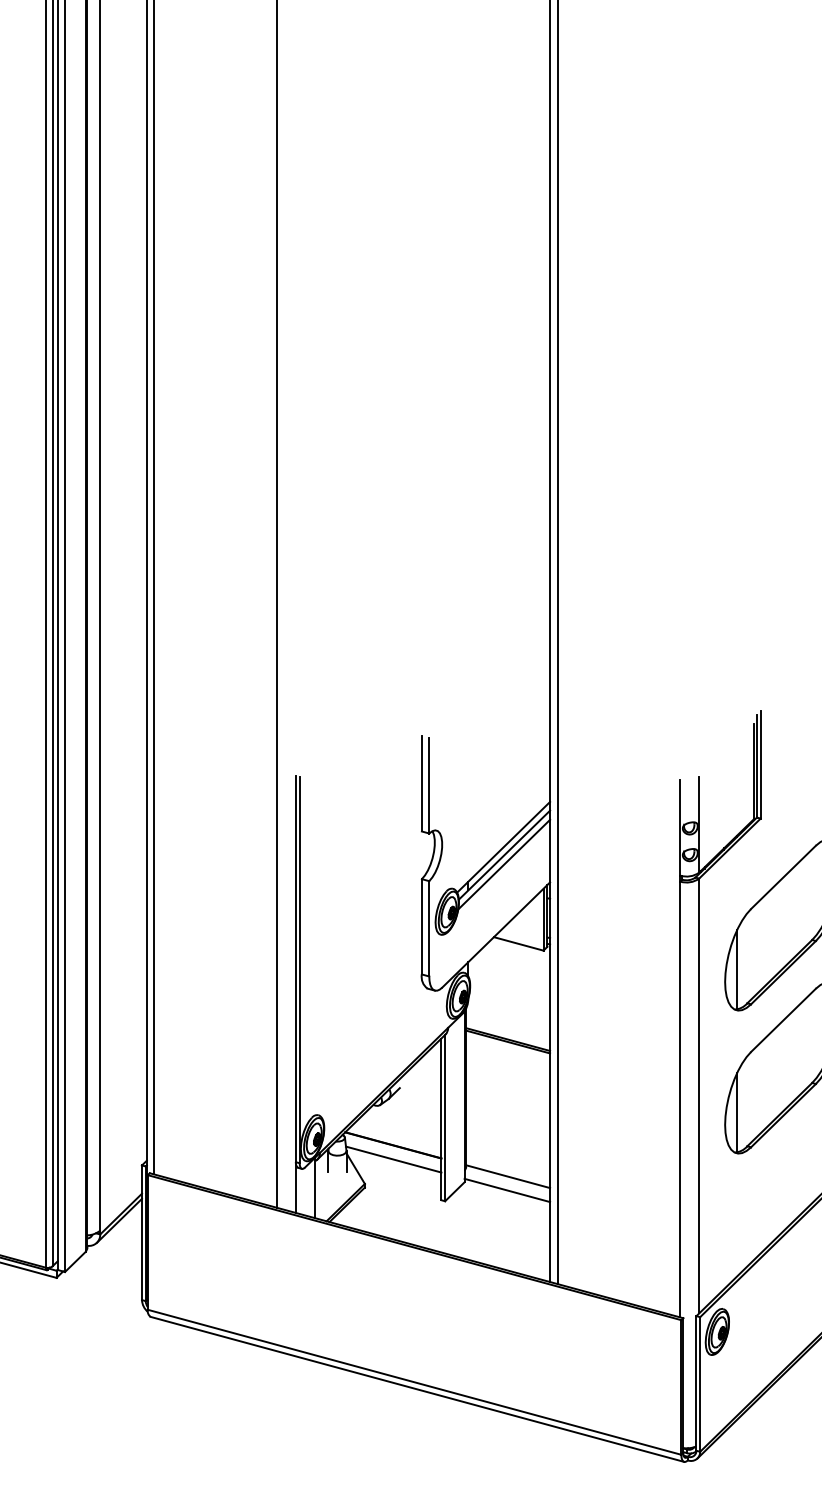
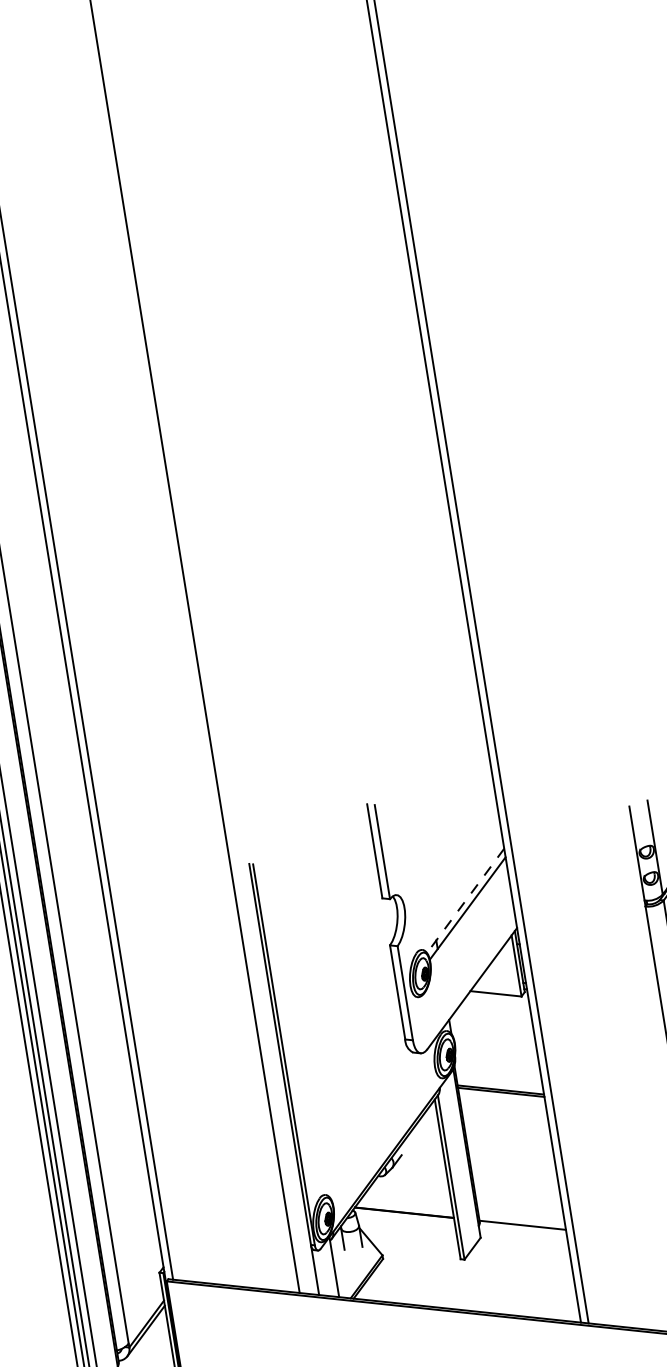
line: (503, 847) -> (465, 901), solid -> dashed
line: (504, 864) -> (469, 917), removed
line: (393, 1159) -> (406, 1226), removed
line: (507, 1190) -> (524, 1239), removed

